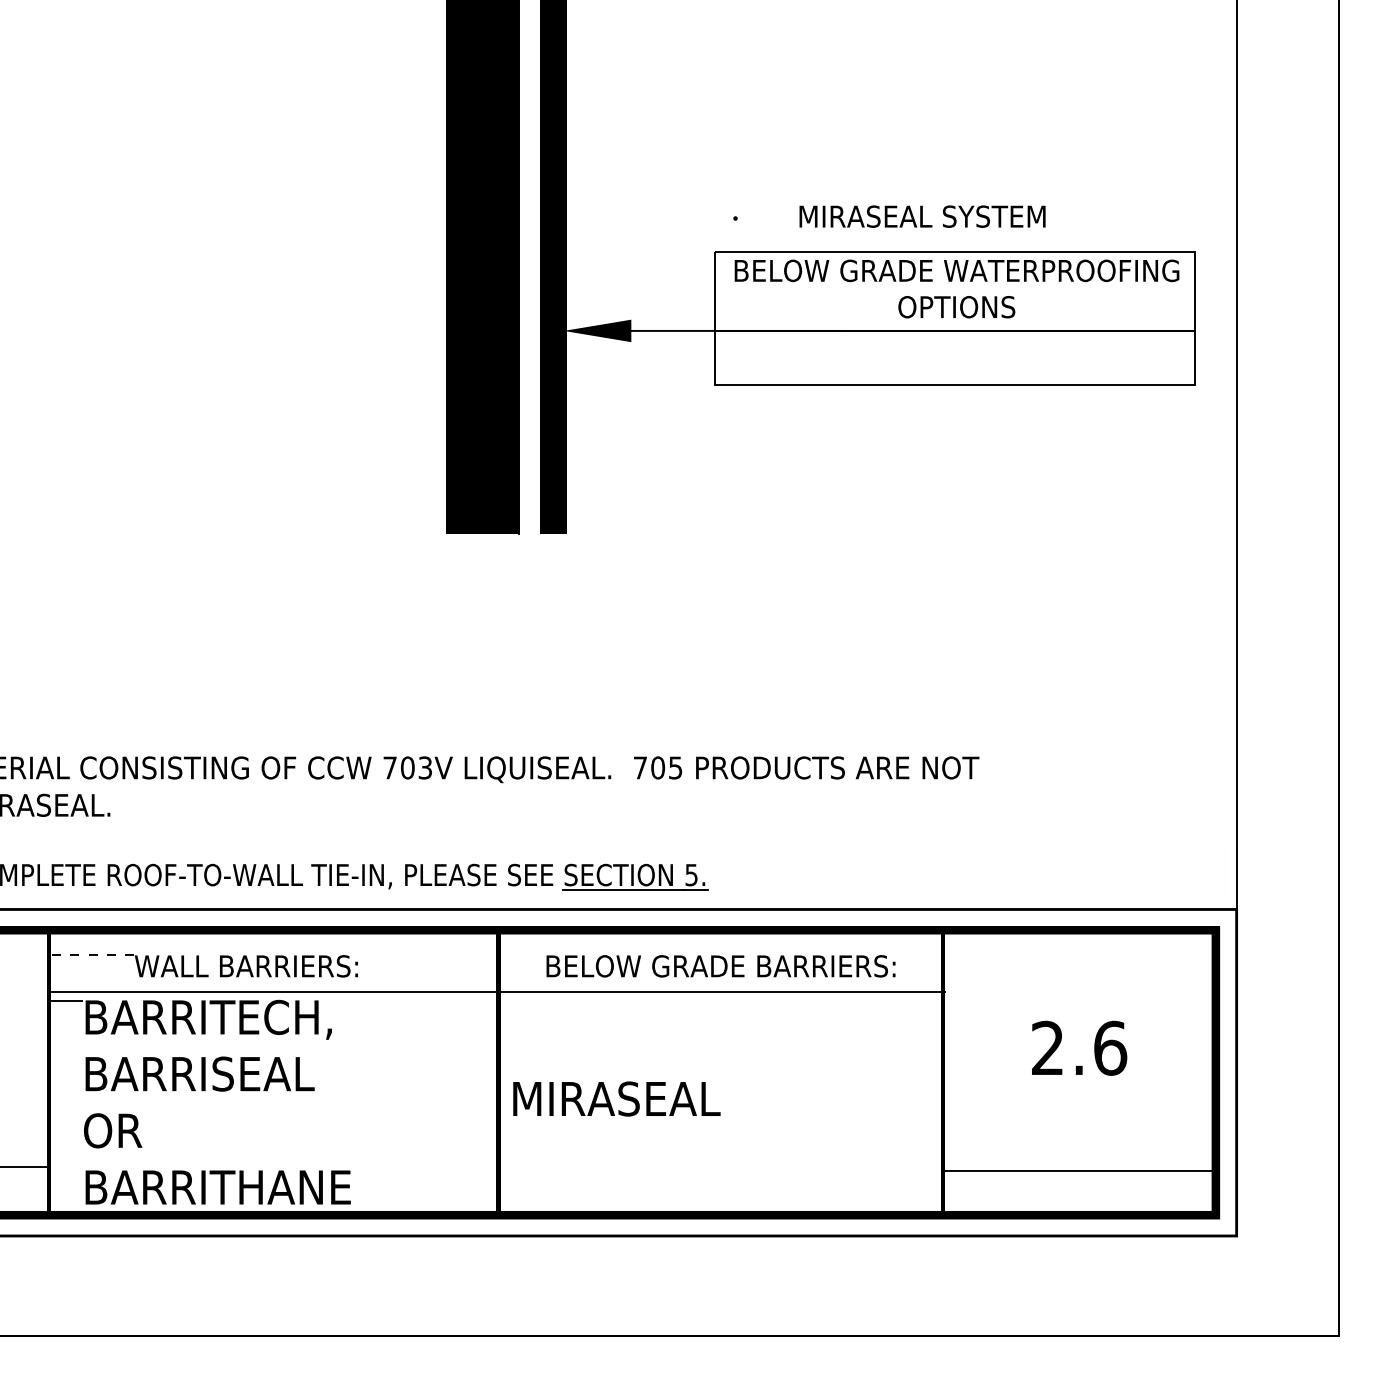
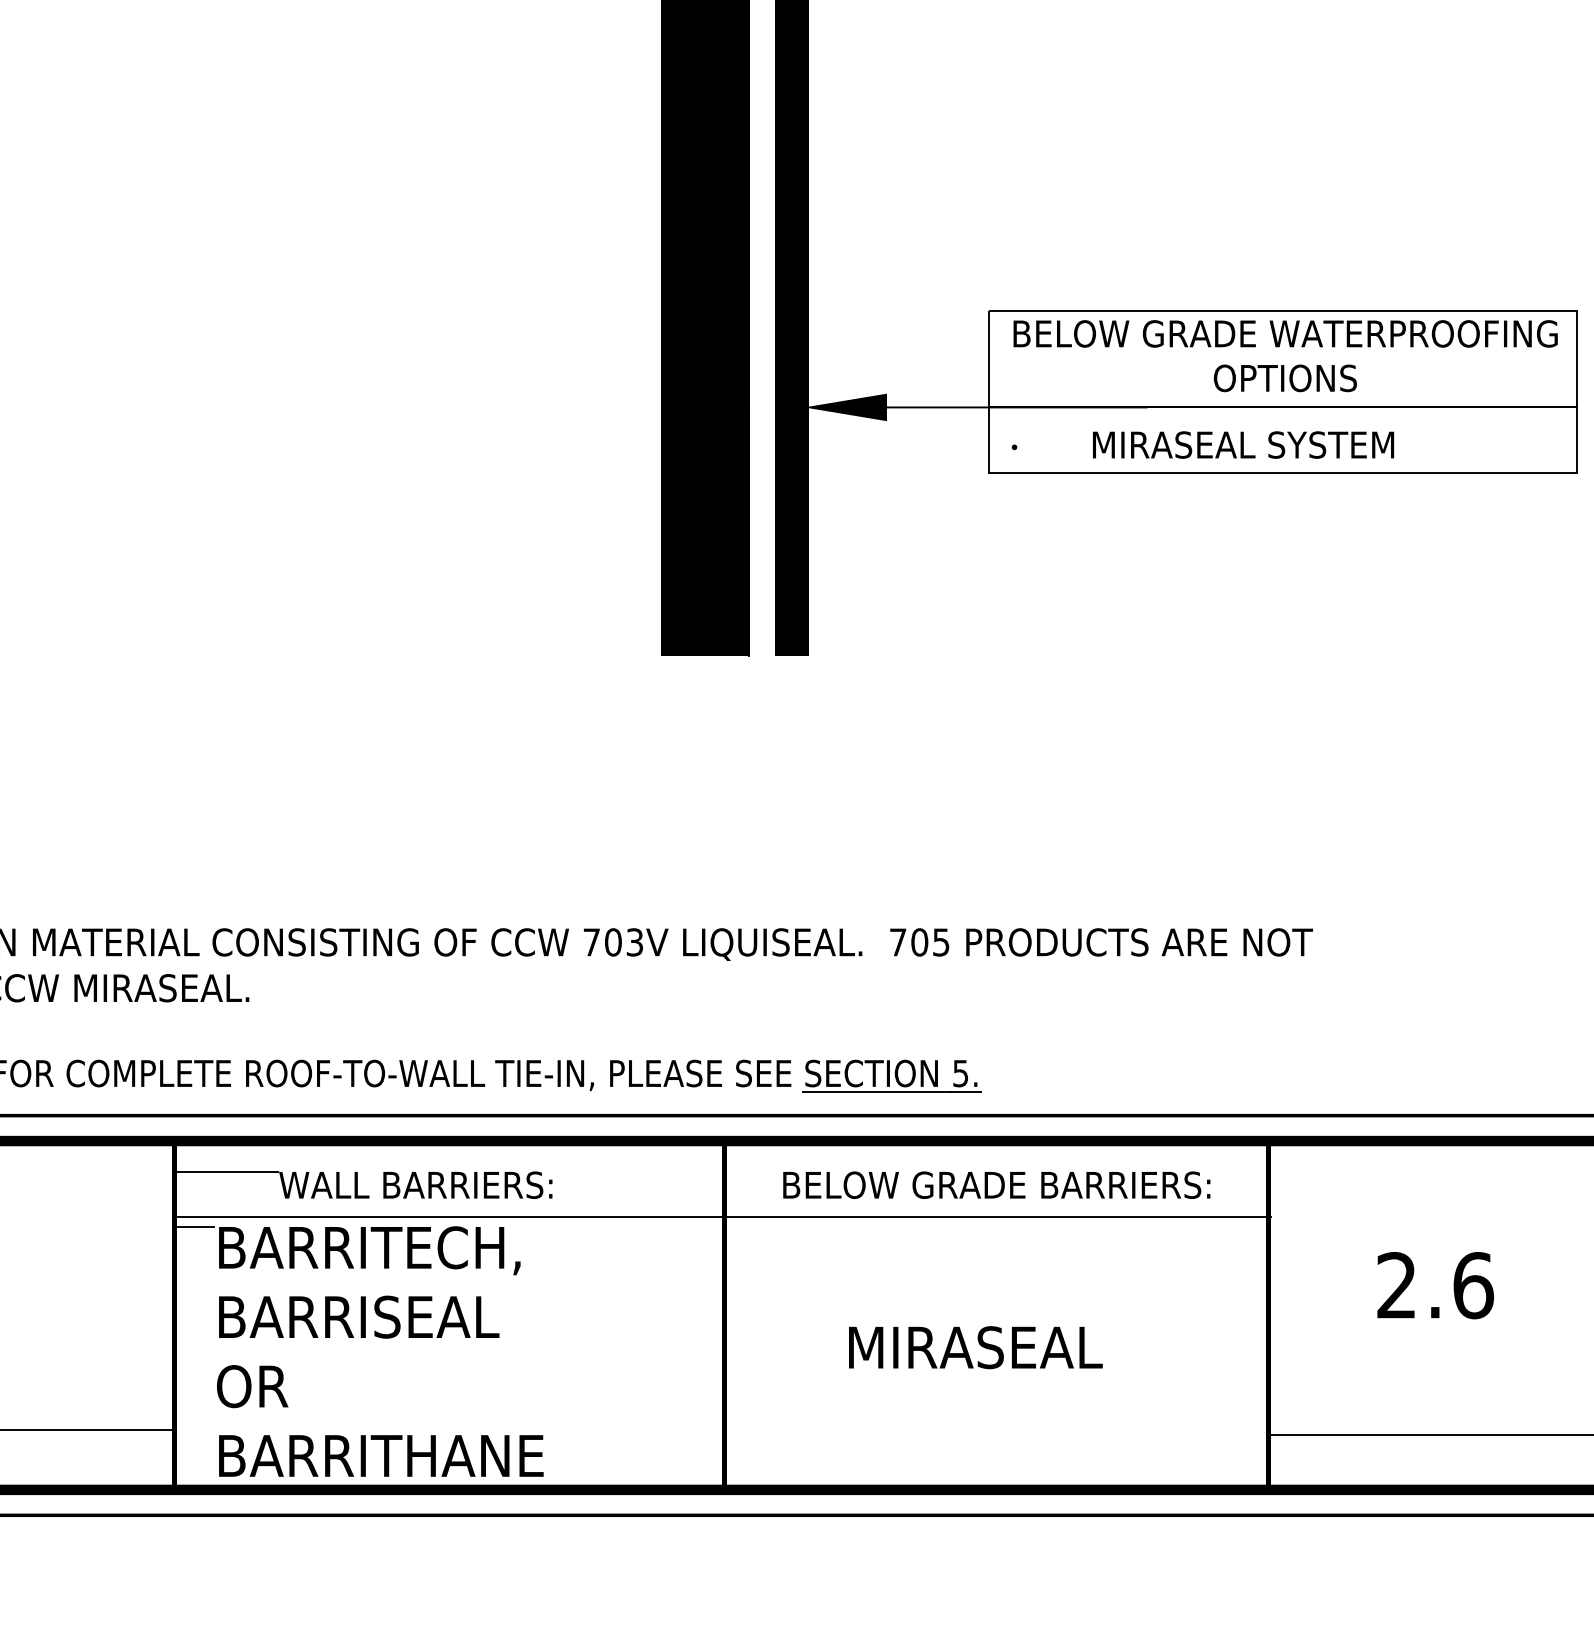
text: (889, 216) -> (1203, 444), moved
line: (91, 955) -> (226, 1171), dashed -> solid
text: (616, 1098) -> (975, 1347), moved

